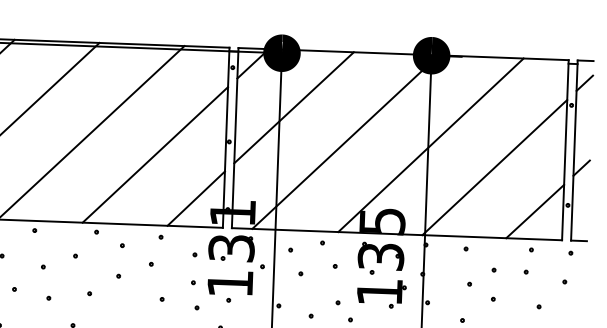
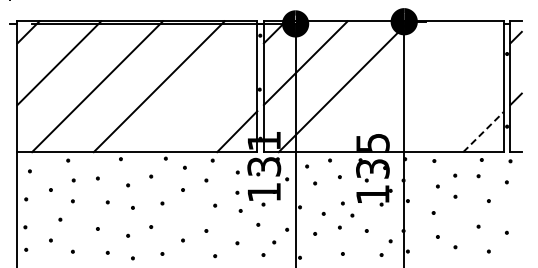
line: (431, 144) -> (406, 86), removed
line: (155, 154) -> (206, 100), removed
line: (494, 167) -> (452, 101), removed
line: (535, 212) -> (483, 132), solid -> dashed

